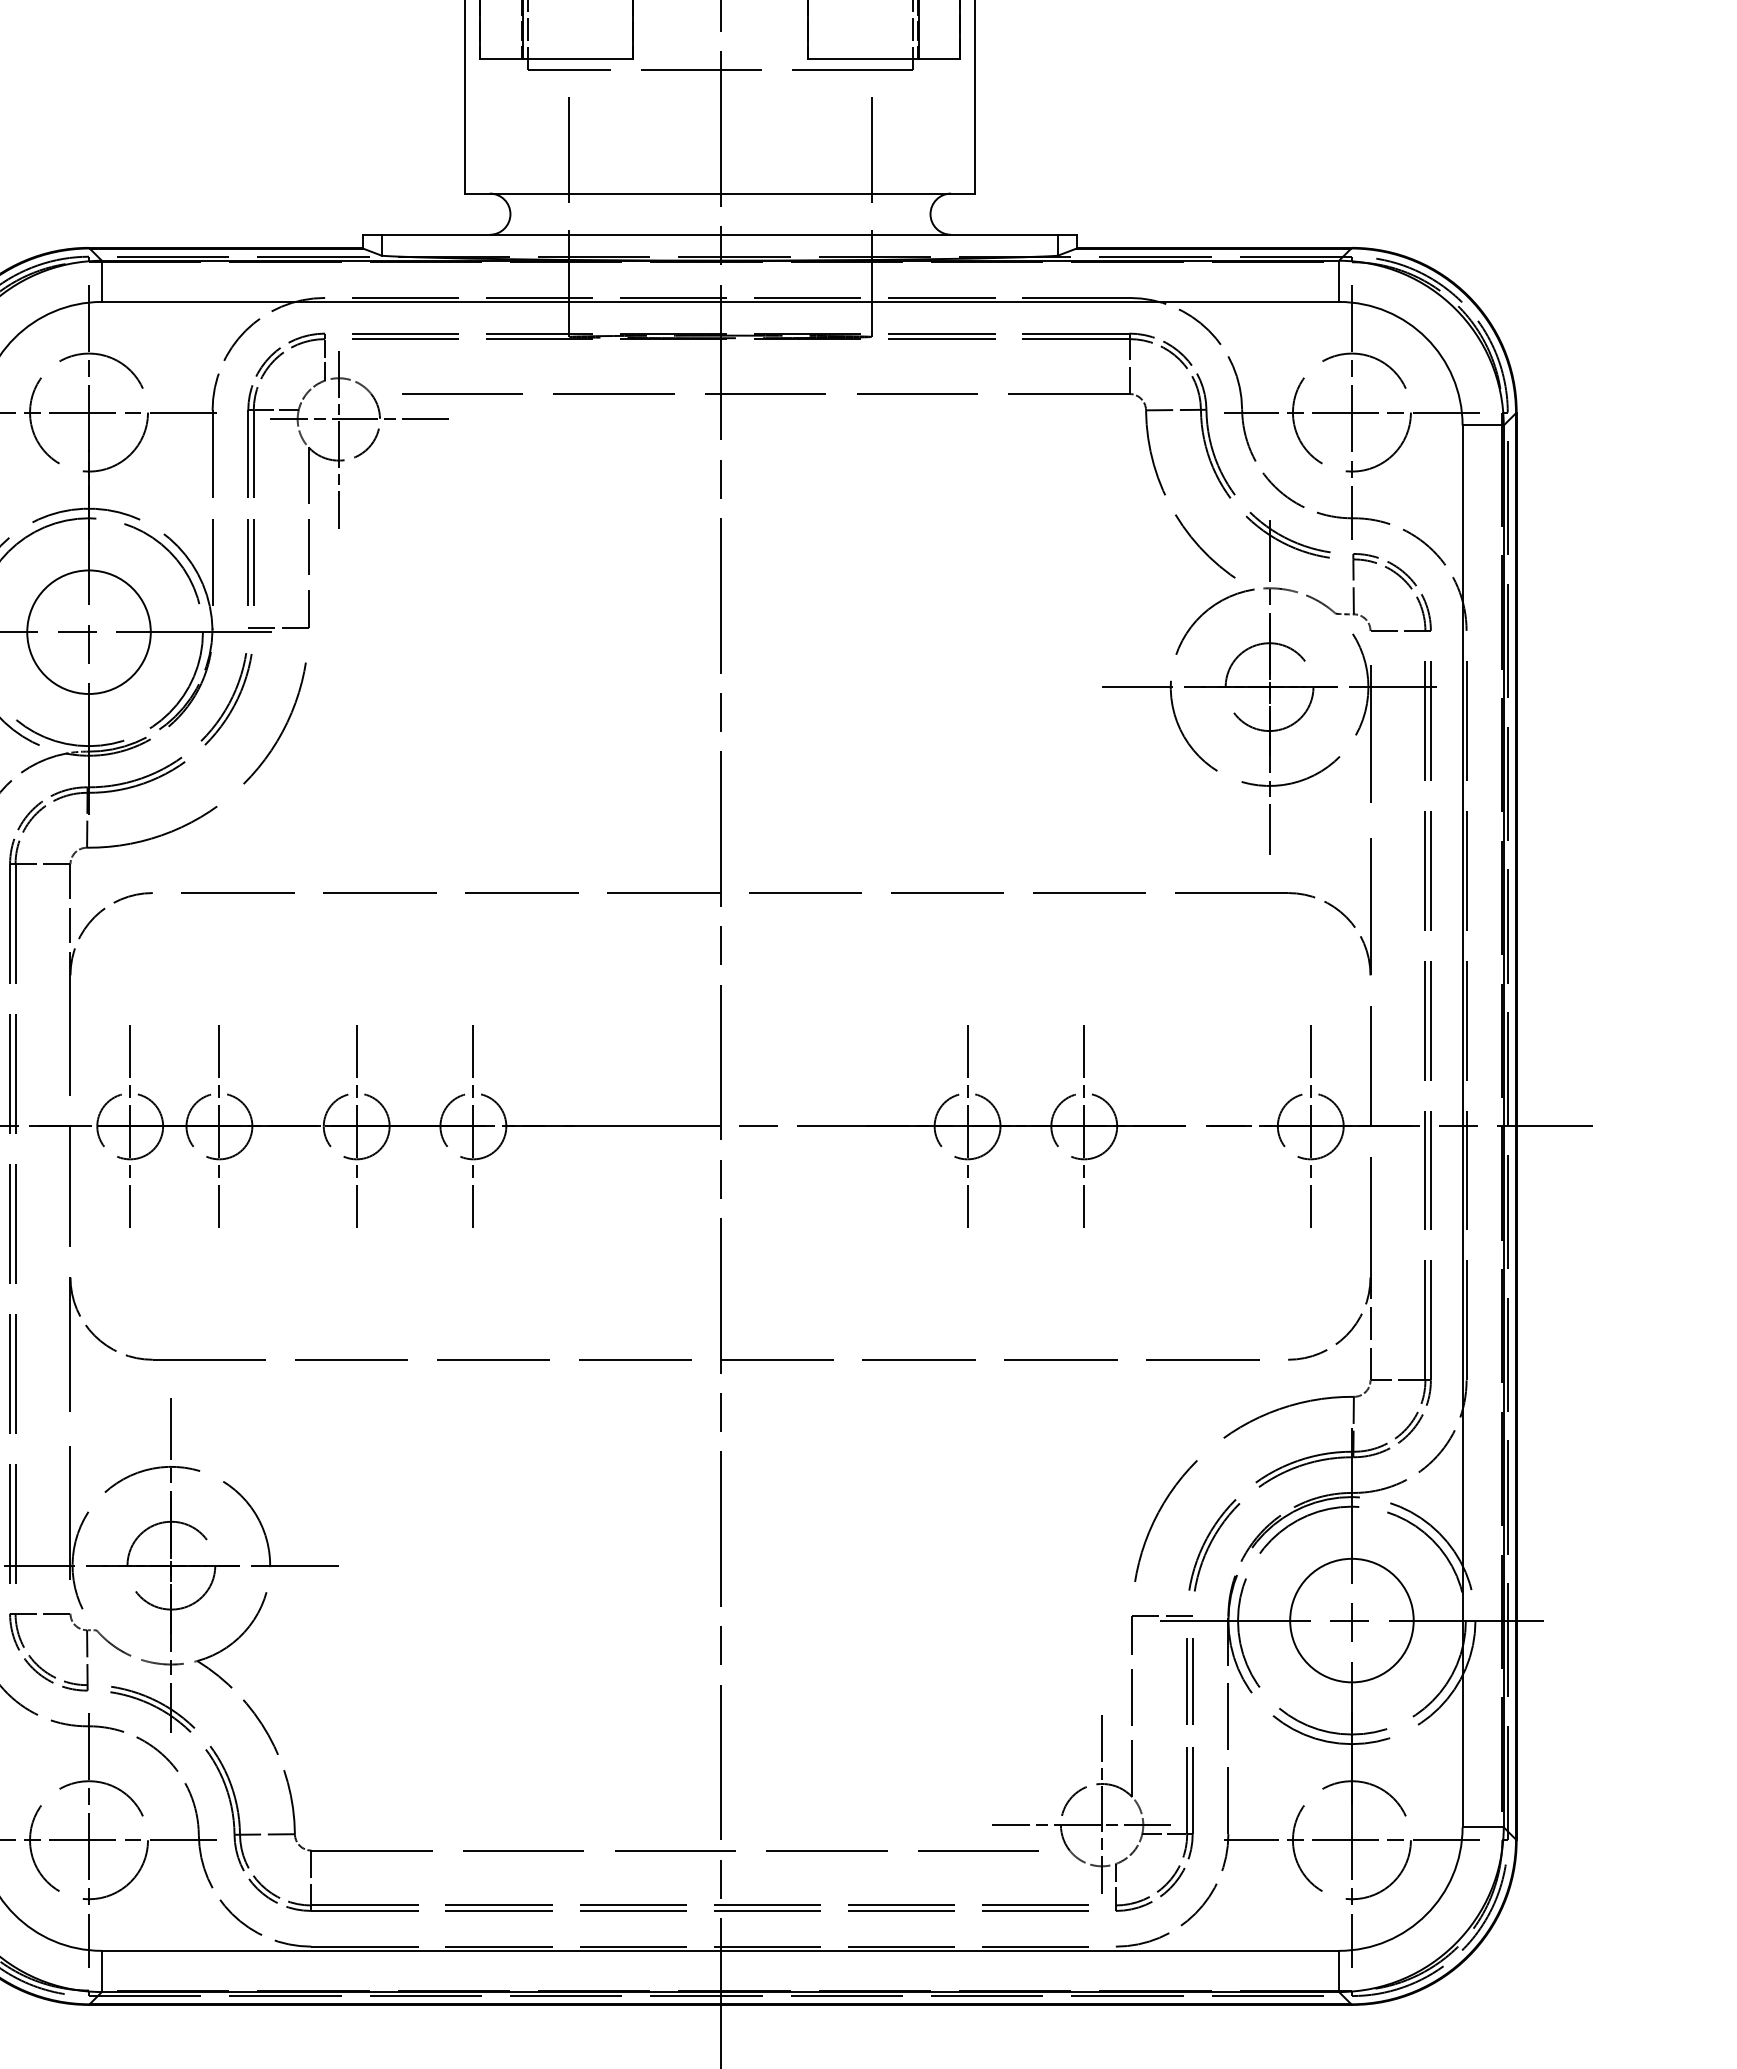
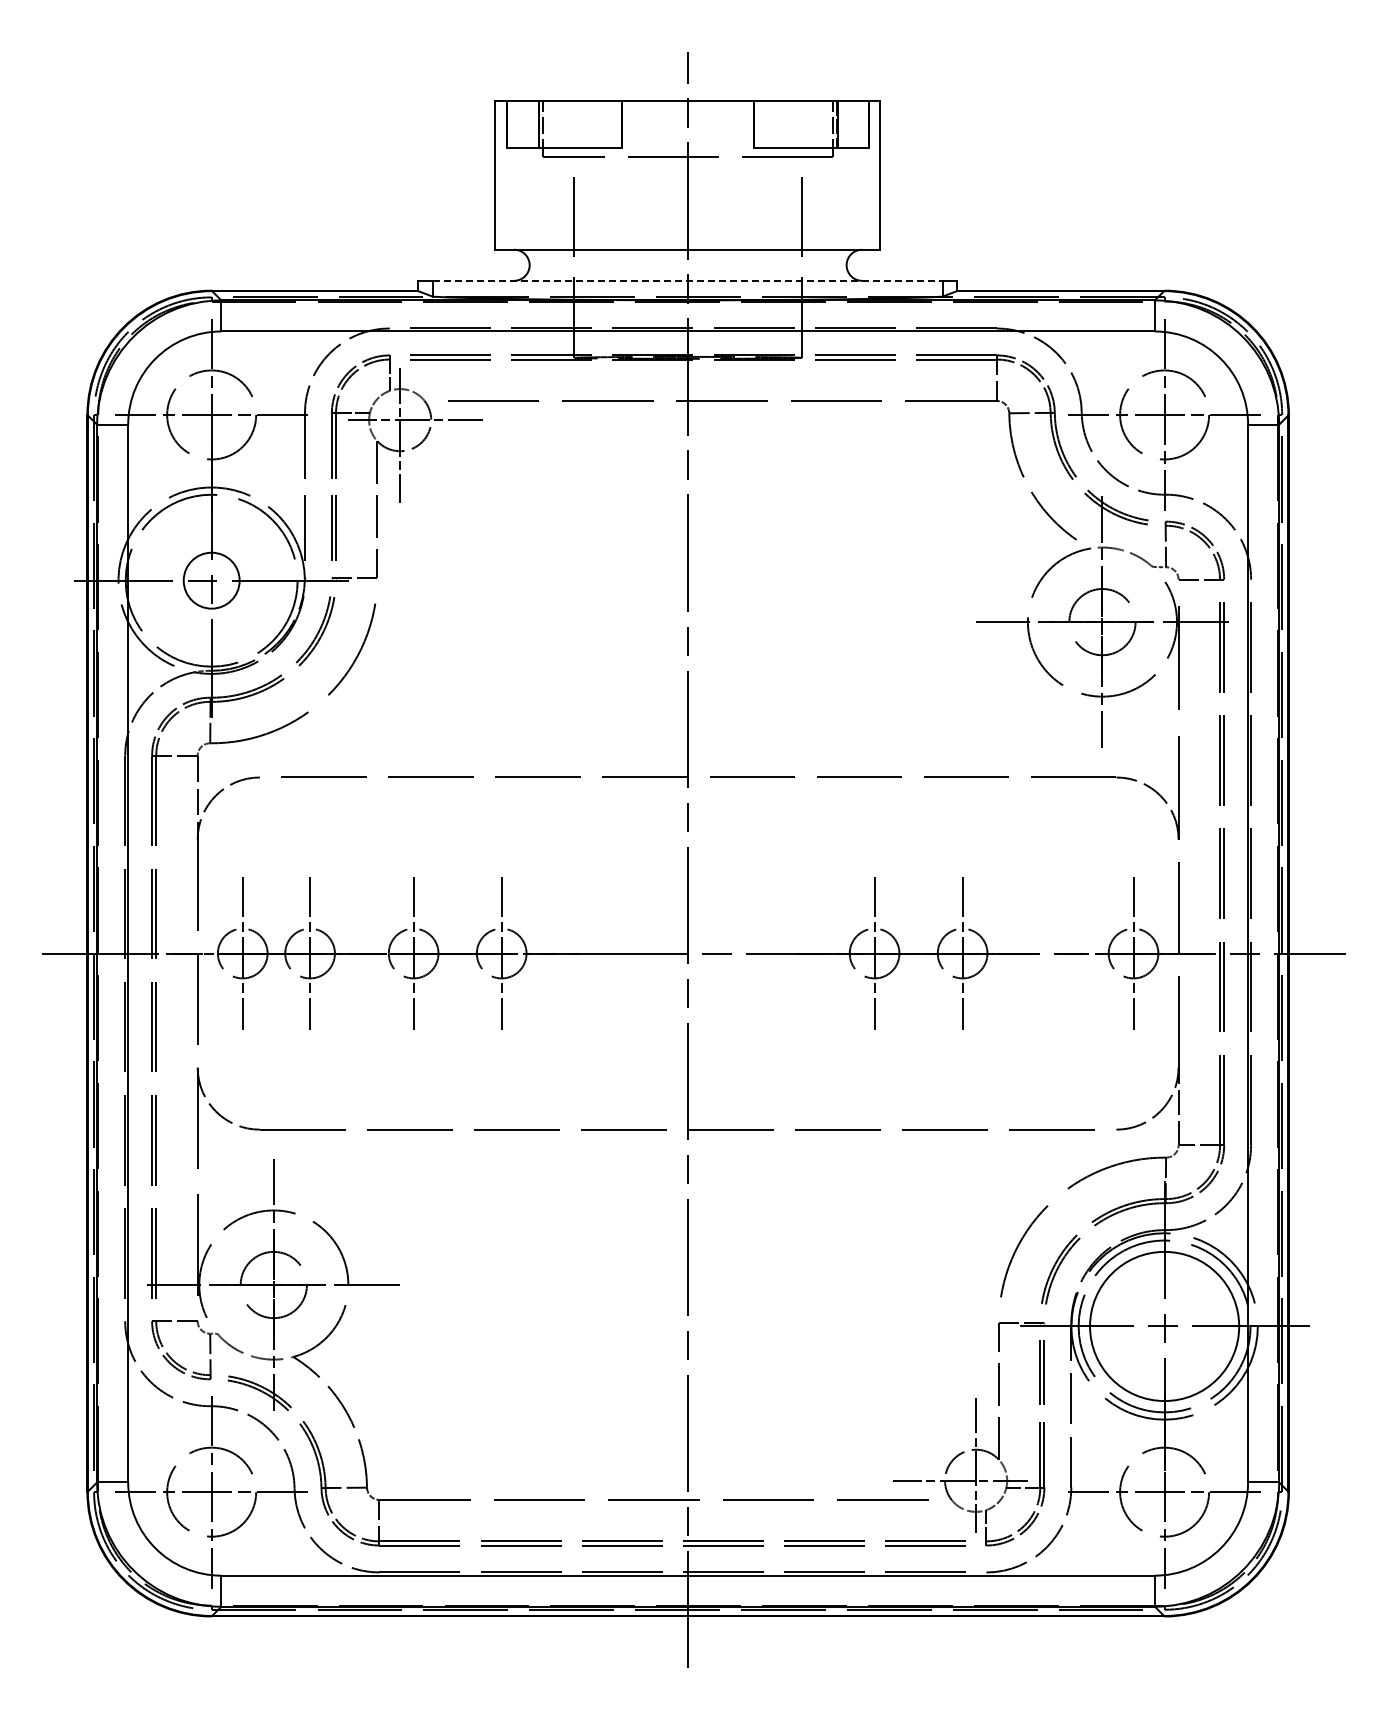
line: (719, 234) -> (687, 280), solid -> dashed
circle: (88, 631) -> (211, 580), size x0.6
circle: (1351, 1620) -> (1164, 1326), size x1.6

